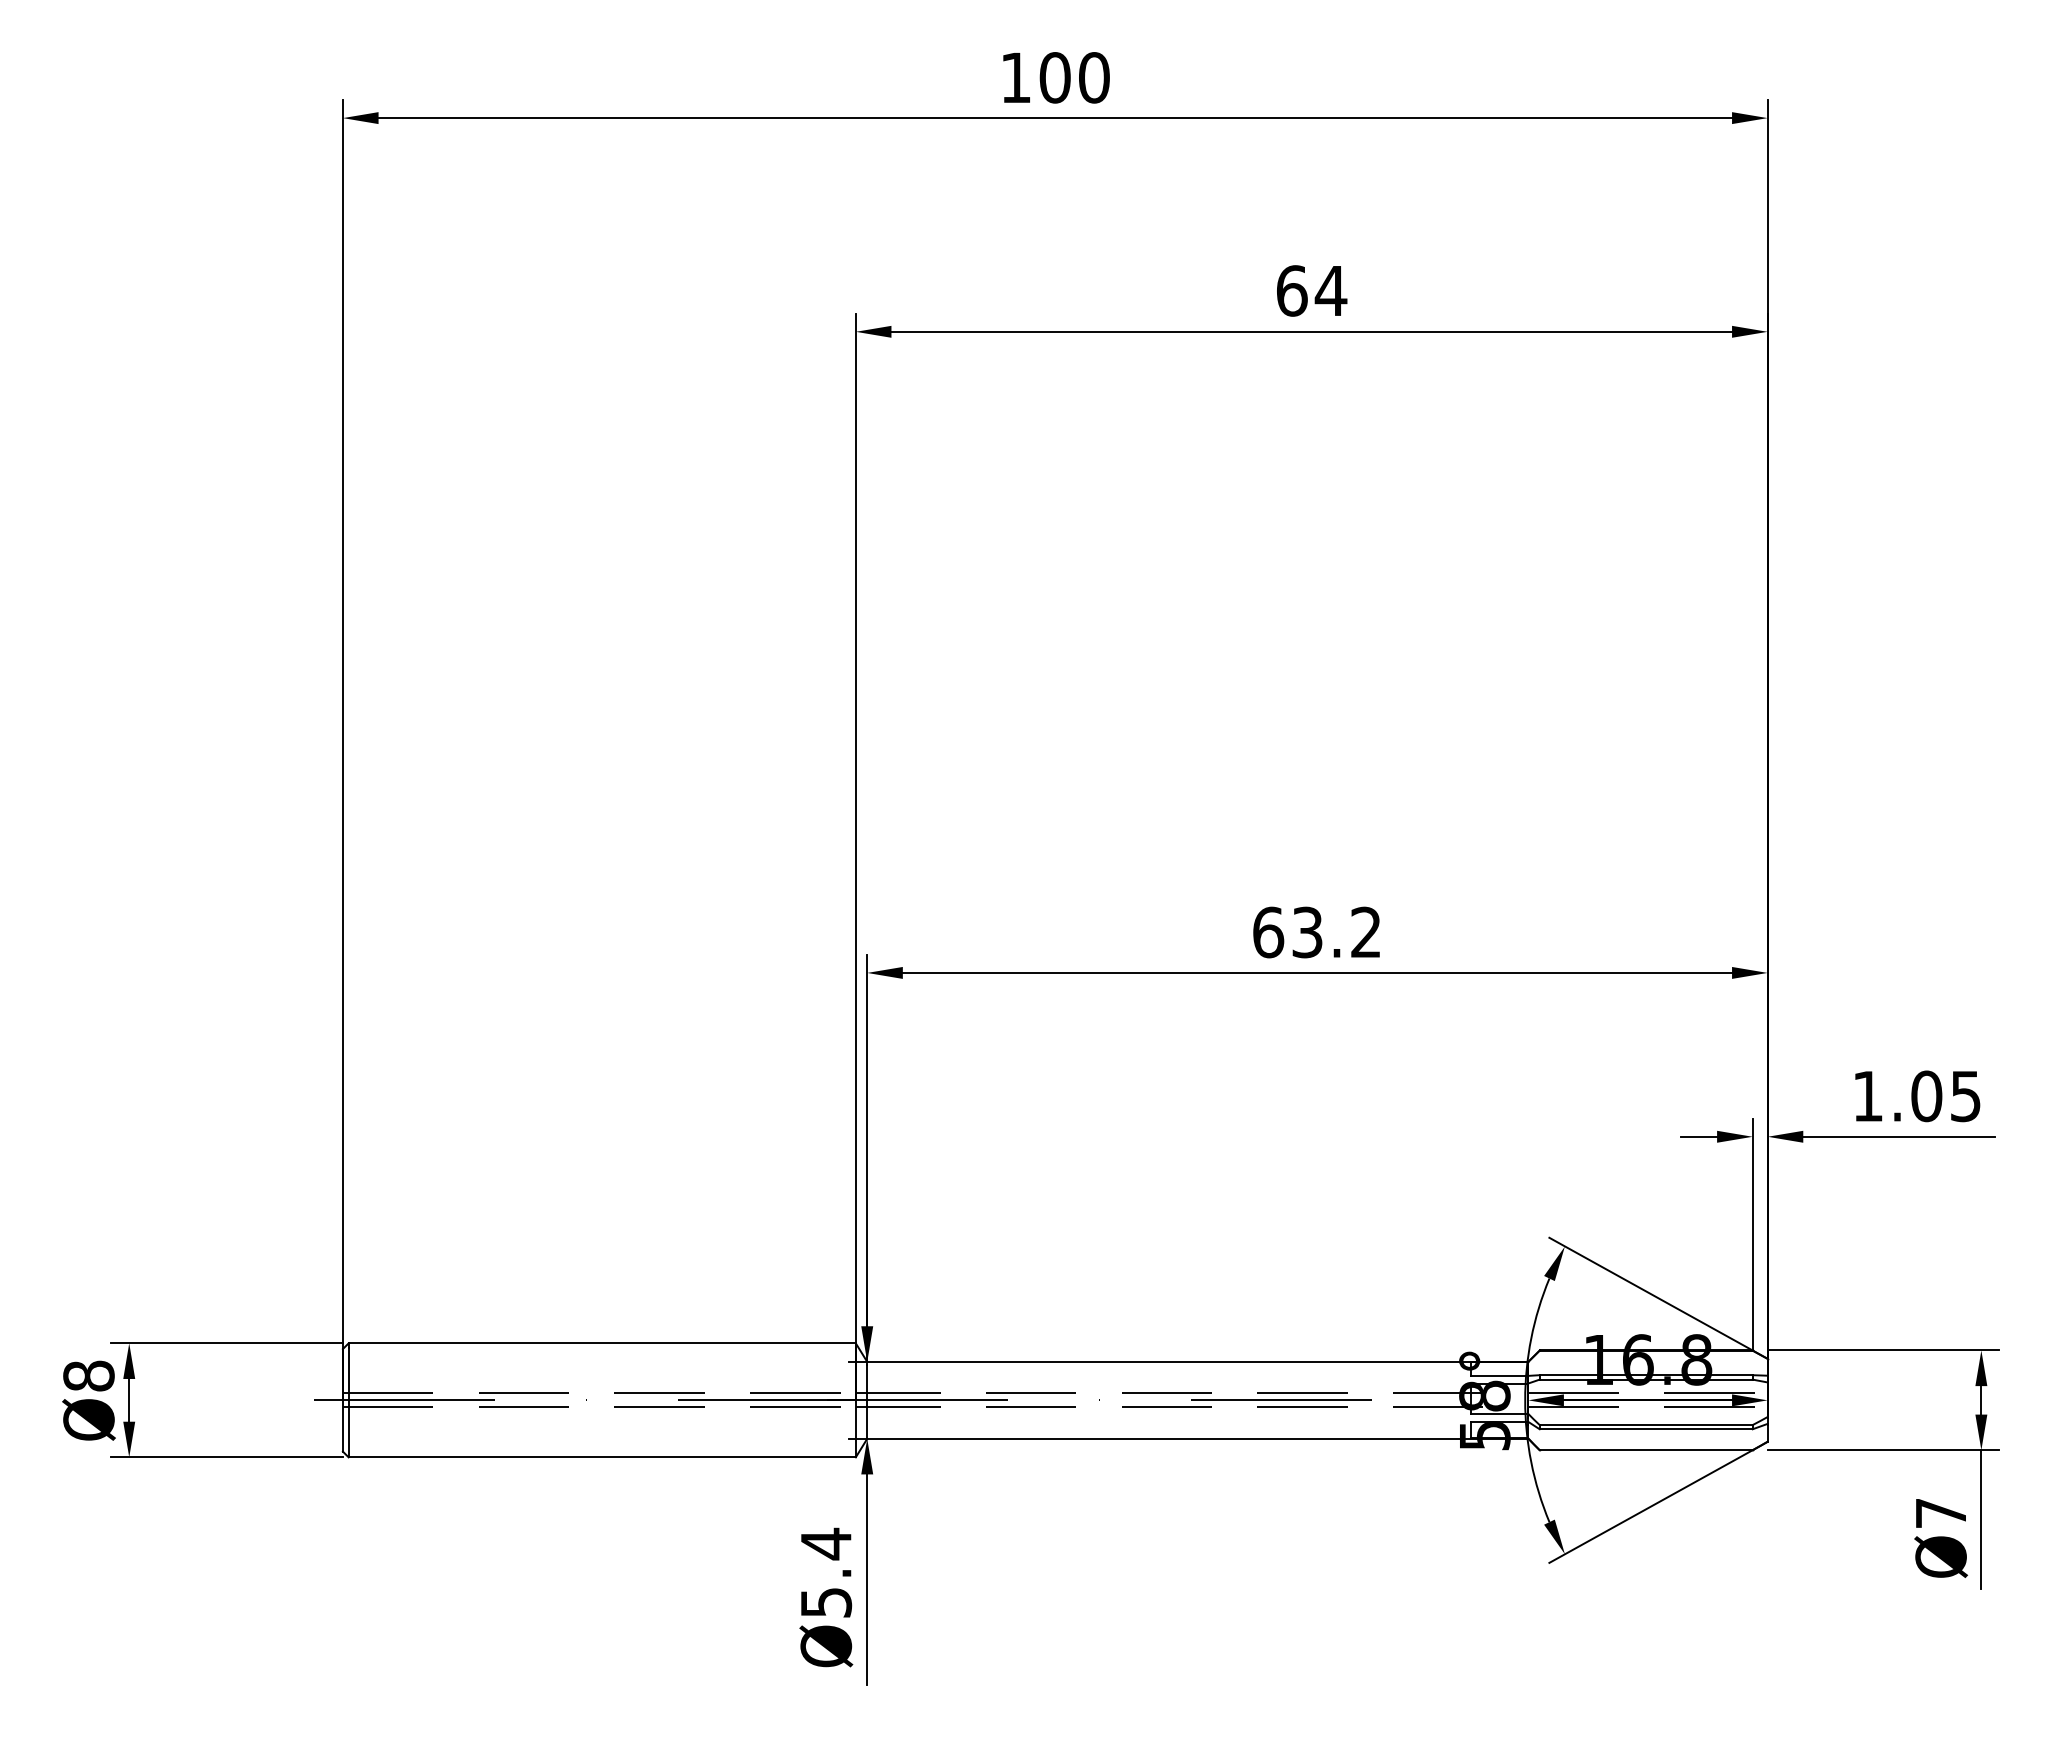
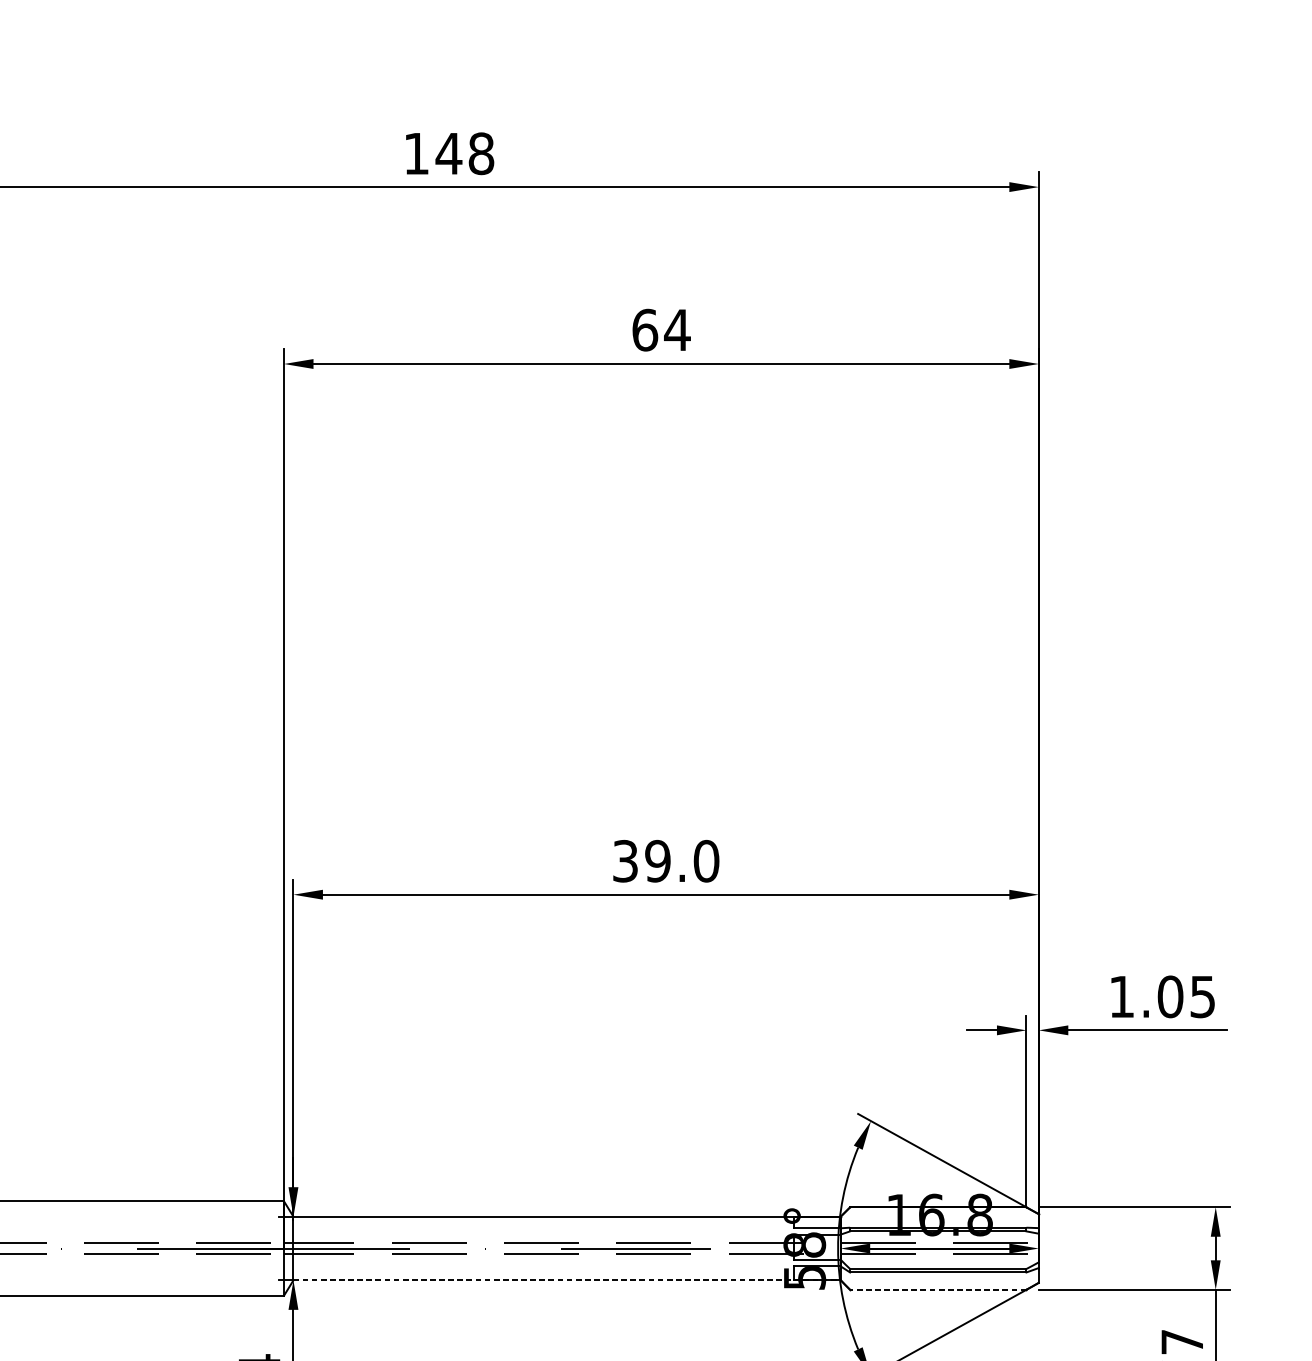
text: (1073, 77) -> (464, 153), 100 -> 148
text: (1317, 932) -> (666, 861), 63.2 -> 39.0
line: (1197, 1438) -> (566, 1280), solid -> dashed
line: (1645, 1450) -> (937, 1290), solid -> dashed

